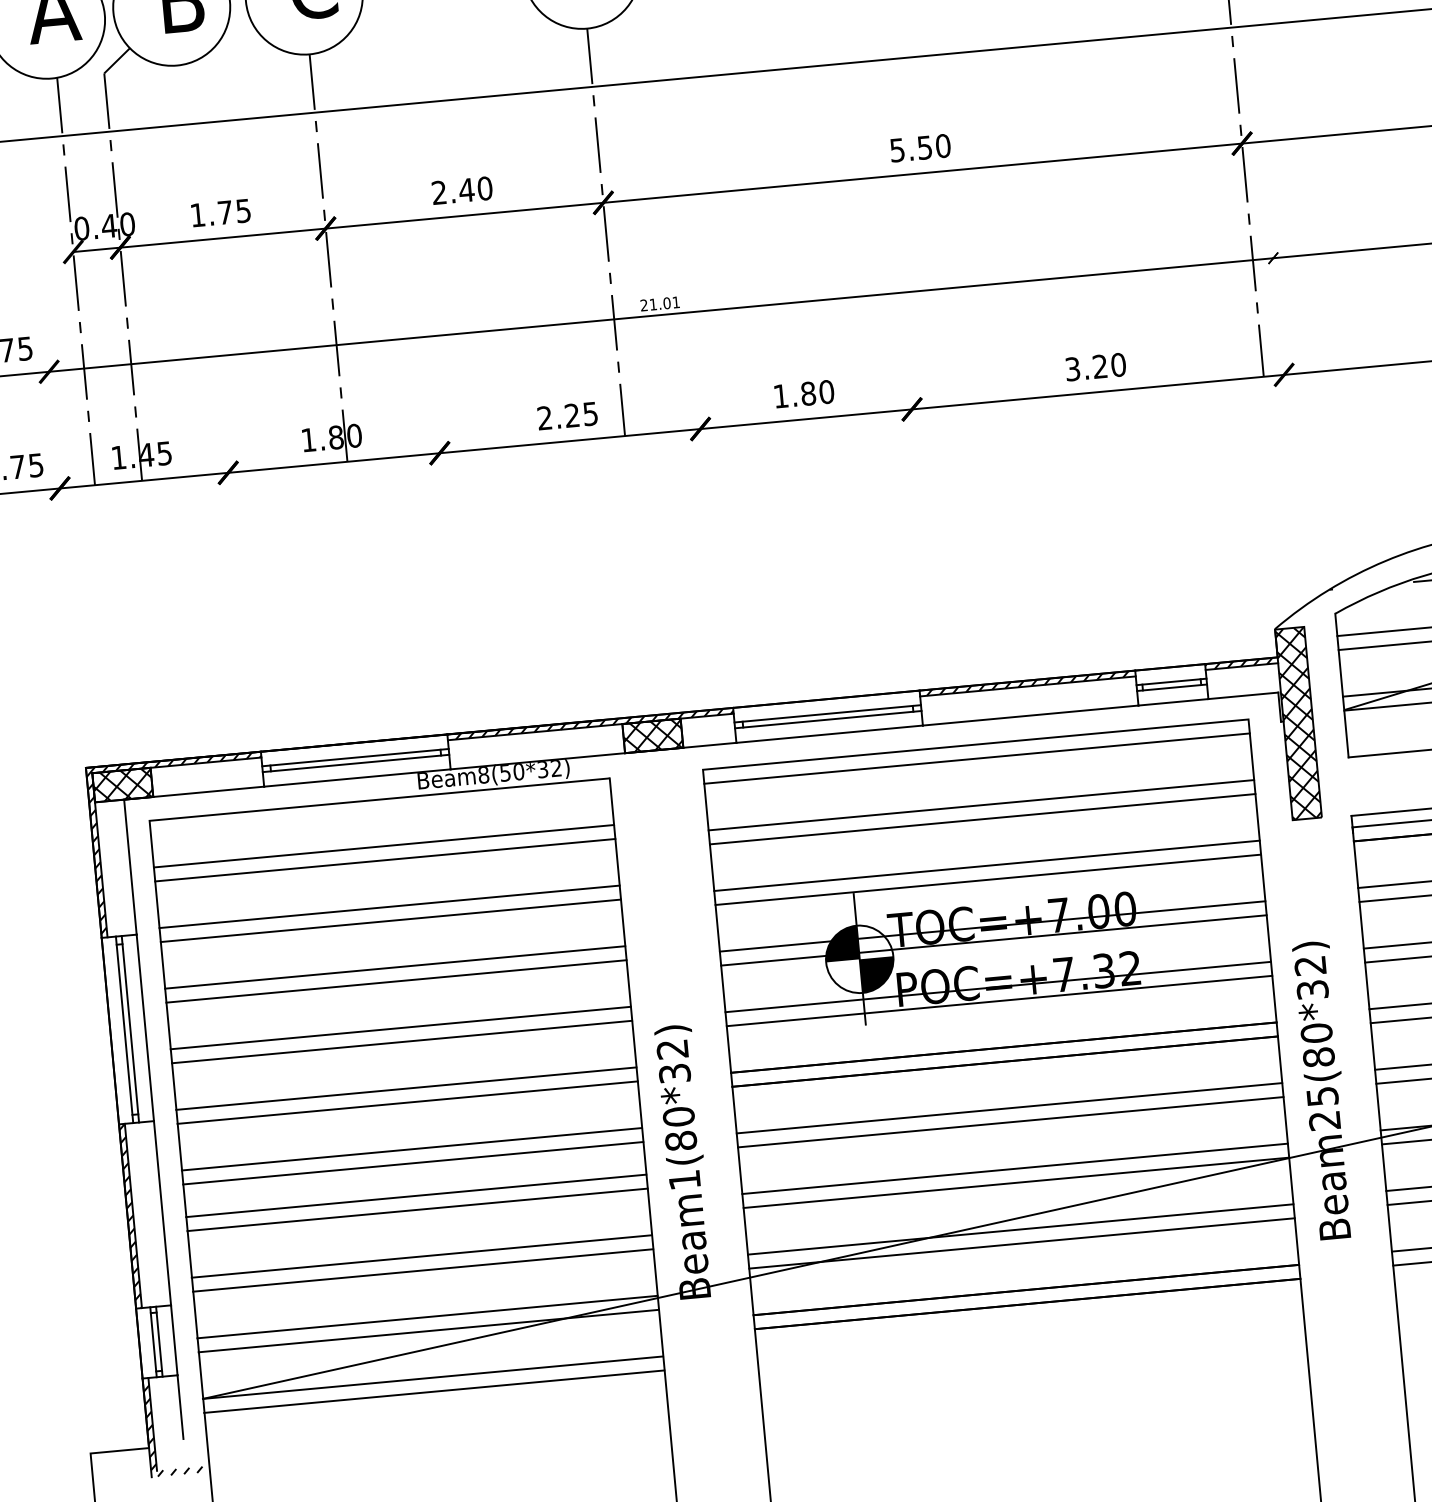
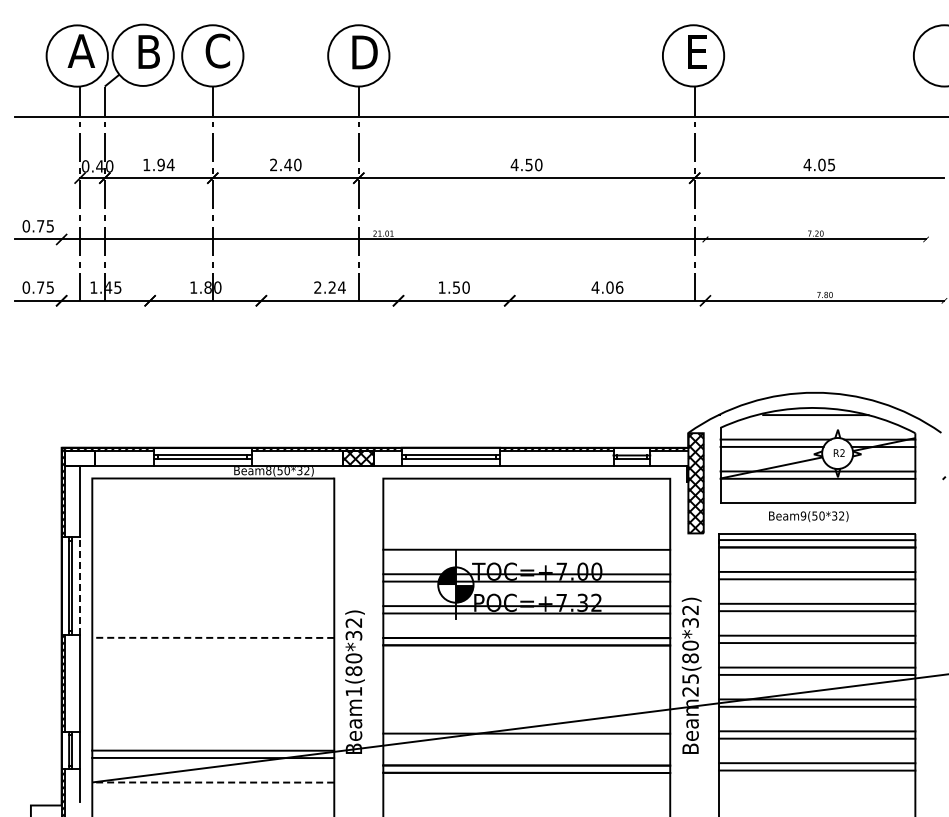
text: (897, 149) -> (514, 164), 5.50 -> 4.50
text: (233, 210) -> (165, 164), 1.75 -> 1.94
text: (1095, 366) -> (607, 287), 3.20 -> 4.06
text: (808, 393) -> (456, 287), 1.80 -> 1.50
text: (589, 413) -> (341, 287), 2.25 -> 2.24
line: (976, 757) -> (526, 485), removed
hatch: (121, 785) -> (79, 458), removed
line: (980, 805) -> (526, 510), removed
line: (982, 818) -> (526, 517), removed
line: (384, 845) -> (213, 502), removed
line: (385, 860) -> (213, 510), removed
line: (986, 866) -> (526, 542), removed
line: (389, 905) -> (213, 534), removed
line: (391, 921) -> (213, 542), removed
line: (395, 966) -> (213, 566), removed
line: (397, 982) -> (213, 574), removed
line: (146, 1026) -> (80, 585), solid -> dashed
line: (401, 1027) -> (213, 598), removed
line: (402, 1041) -> (213, 605), removed
line: (406, 1088) -> (213, 630), removed
line: (408, 1101) -> (213, 637), solid -> dashed
line: (1008, 1107) -> (526, 669), removed
line: (1010, 1122) -> (526, 677), removed
line: (412, 1149) -> (213, 662), removed
line: (413, 1162) -> (213, 669), removed
line: (1014, 1168) -> (526, 701), removed
line: (1015, 1183) -> (526, 709), removed
line: (416, 1195) -> (213, 686), removed
line: (418, 1210) -> (213, 694), removed
line: (1021, 1242) -> (526, 740), removed
line: (422, 1255) -> (213, 718), removed
line: (423, 1271) -> (213, 726), removed
line: (433, 1377) -> (213, 782), solid -> dashed
line: (434, 1390) -> (213, 789), removed

